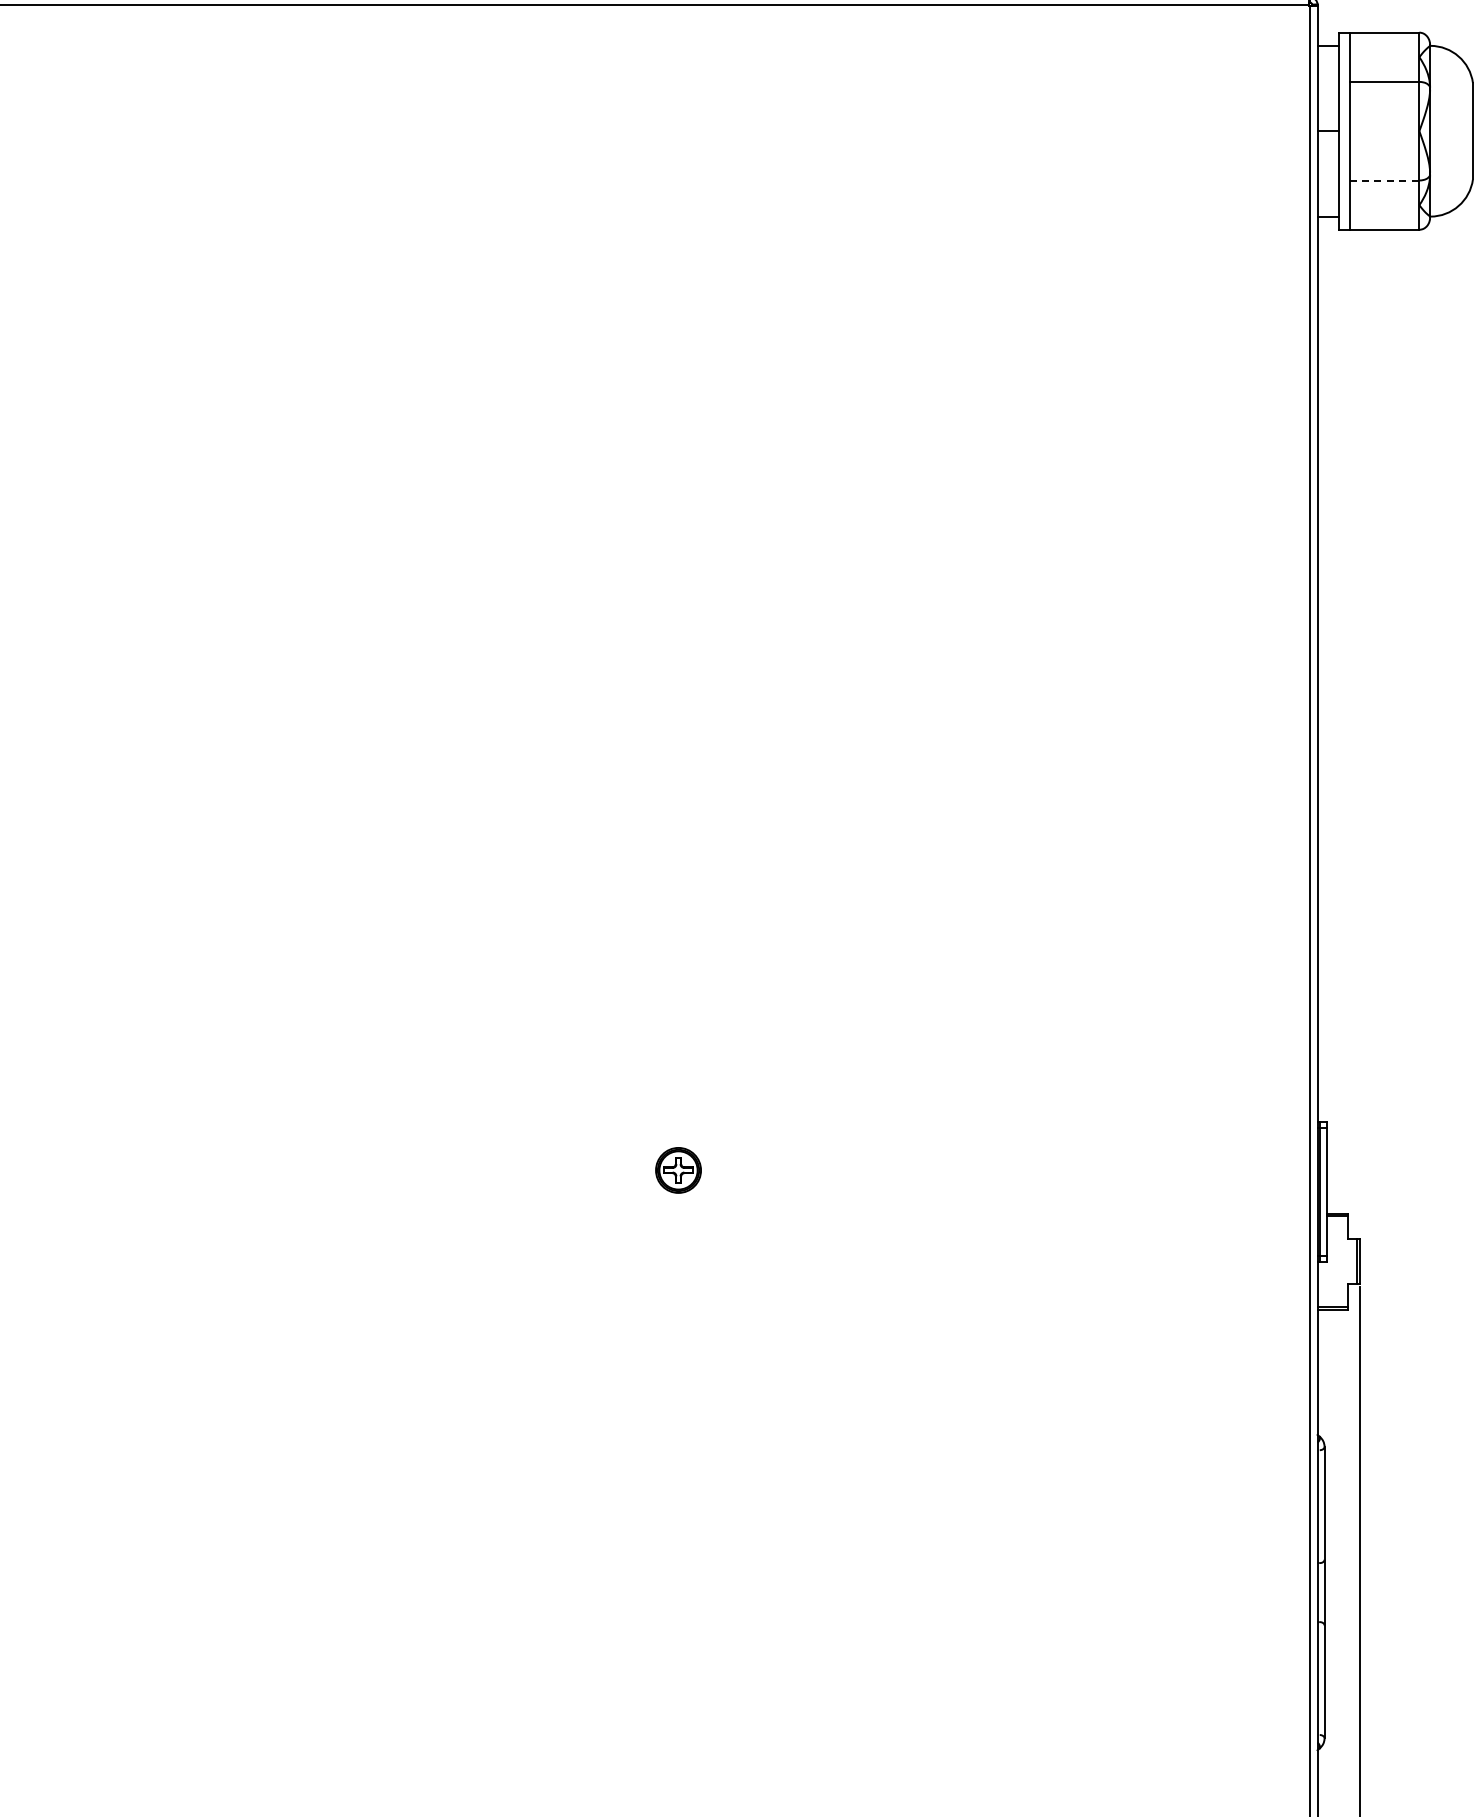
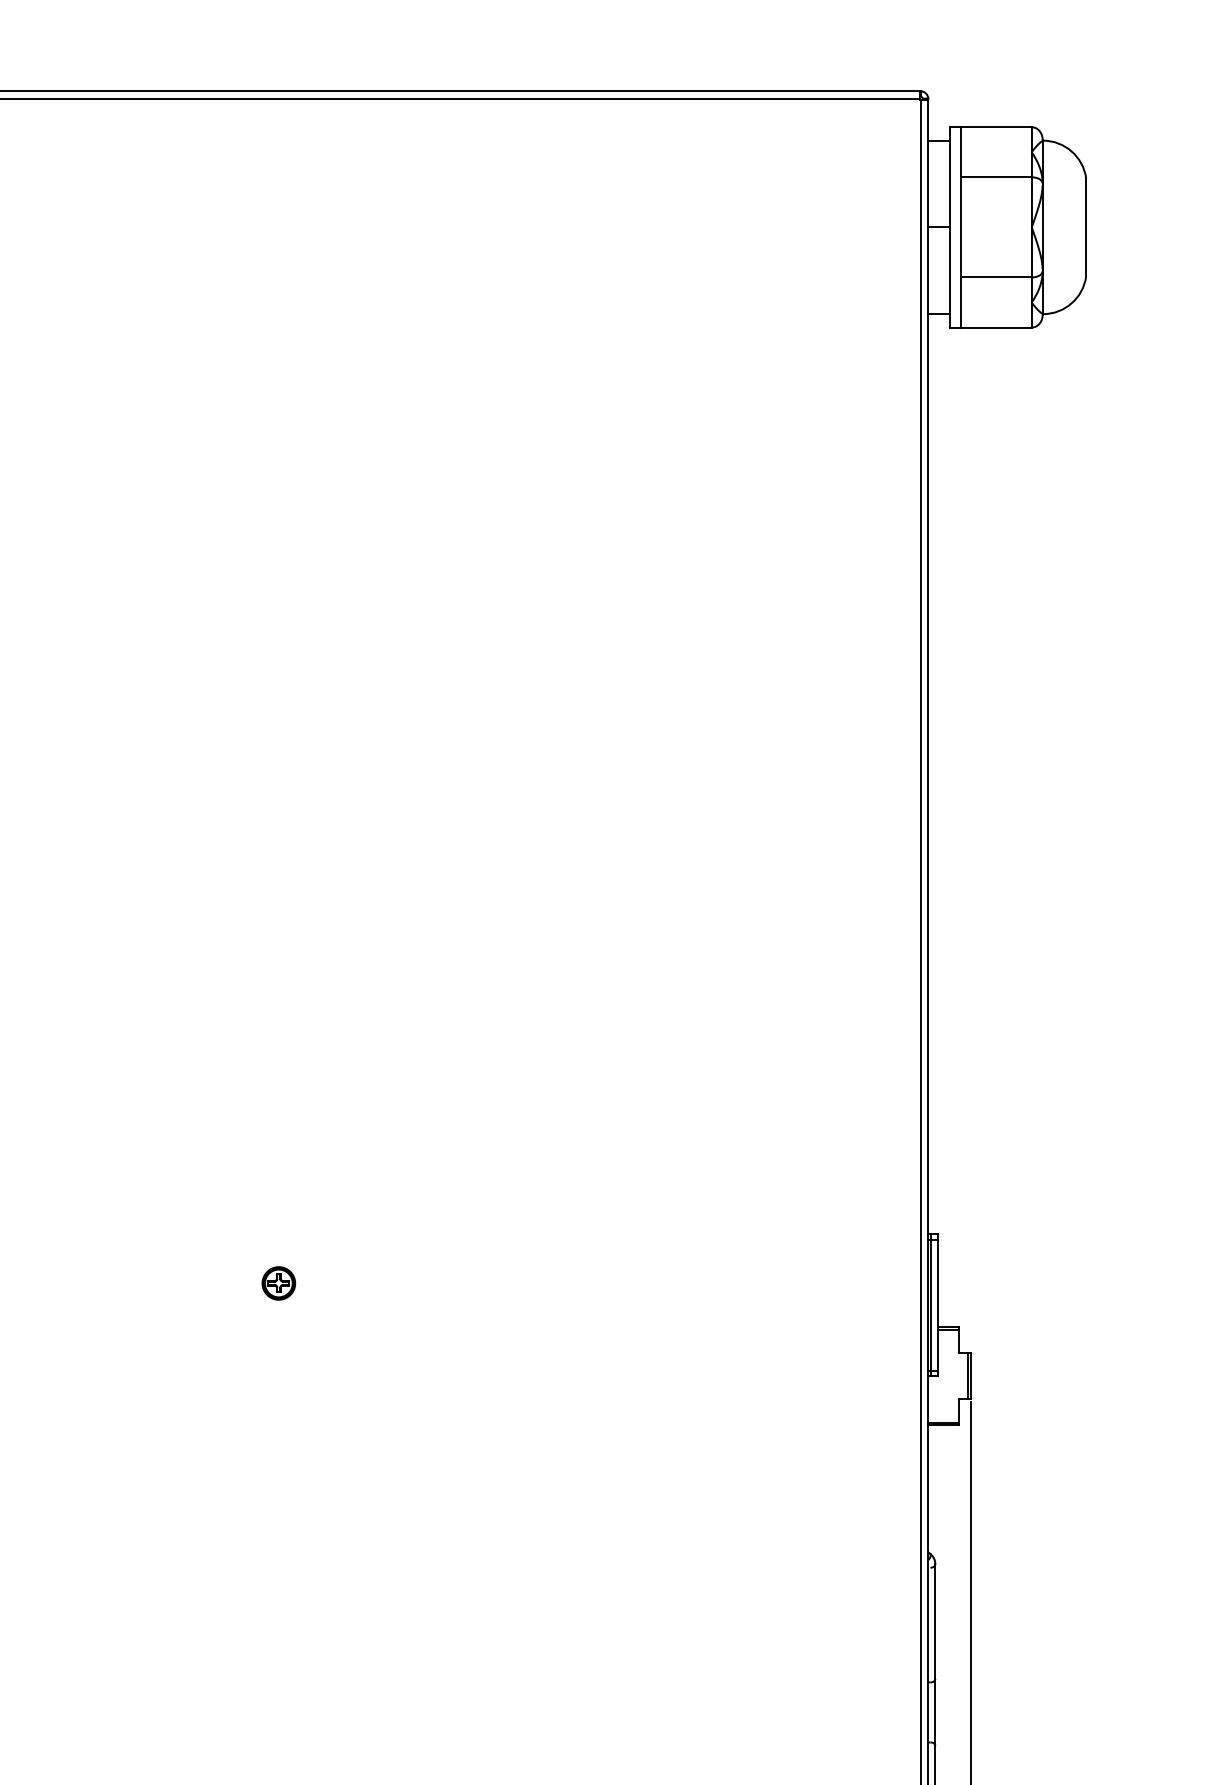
line: (1384, 180) -> (996, 277), dashed -> solid
part: (678, 1170) -> (278, 1283), size x0.71

